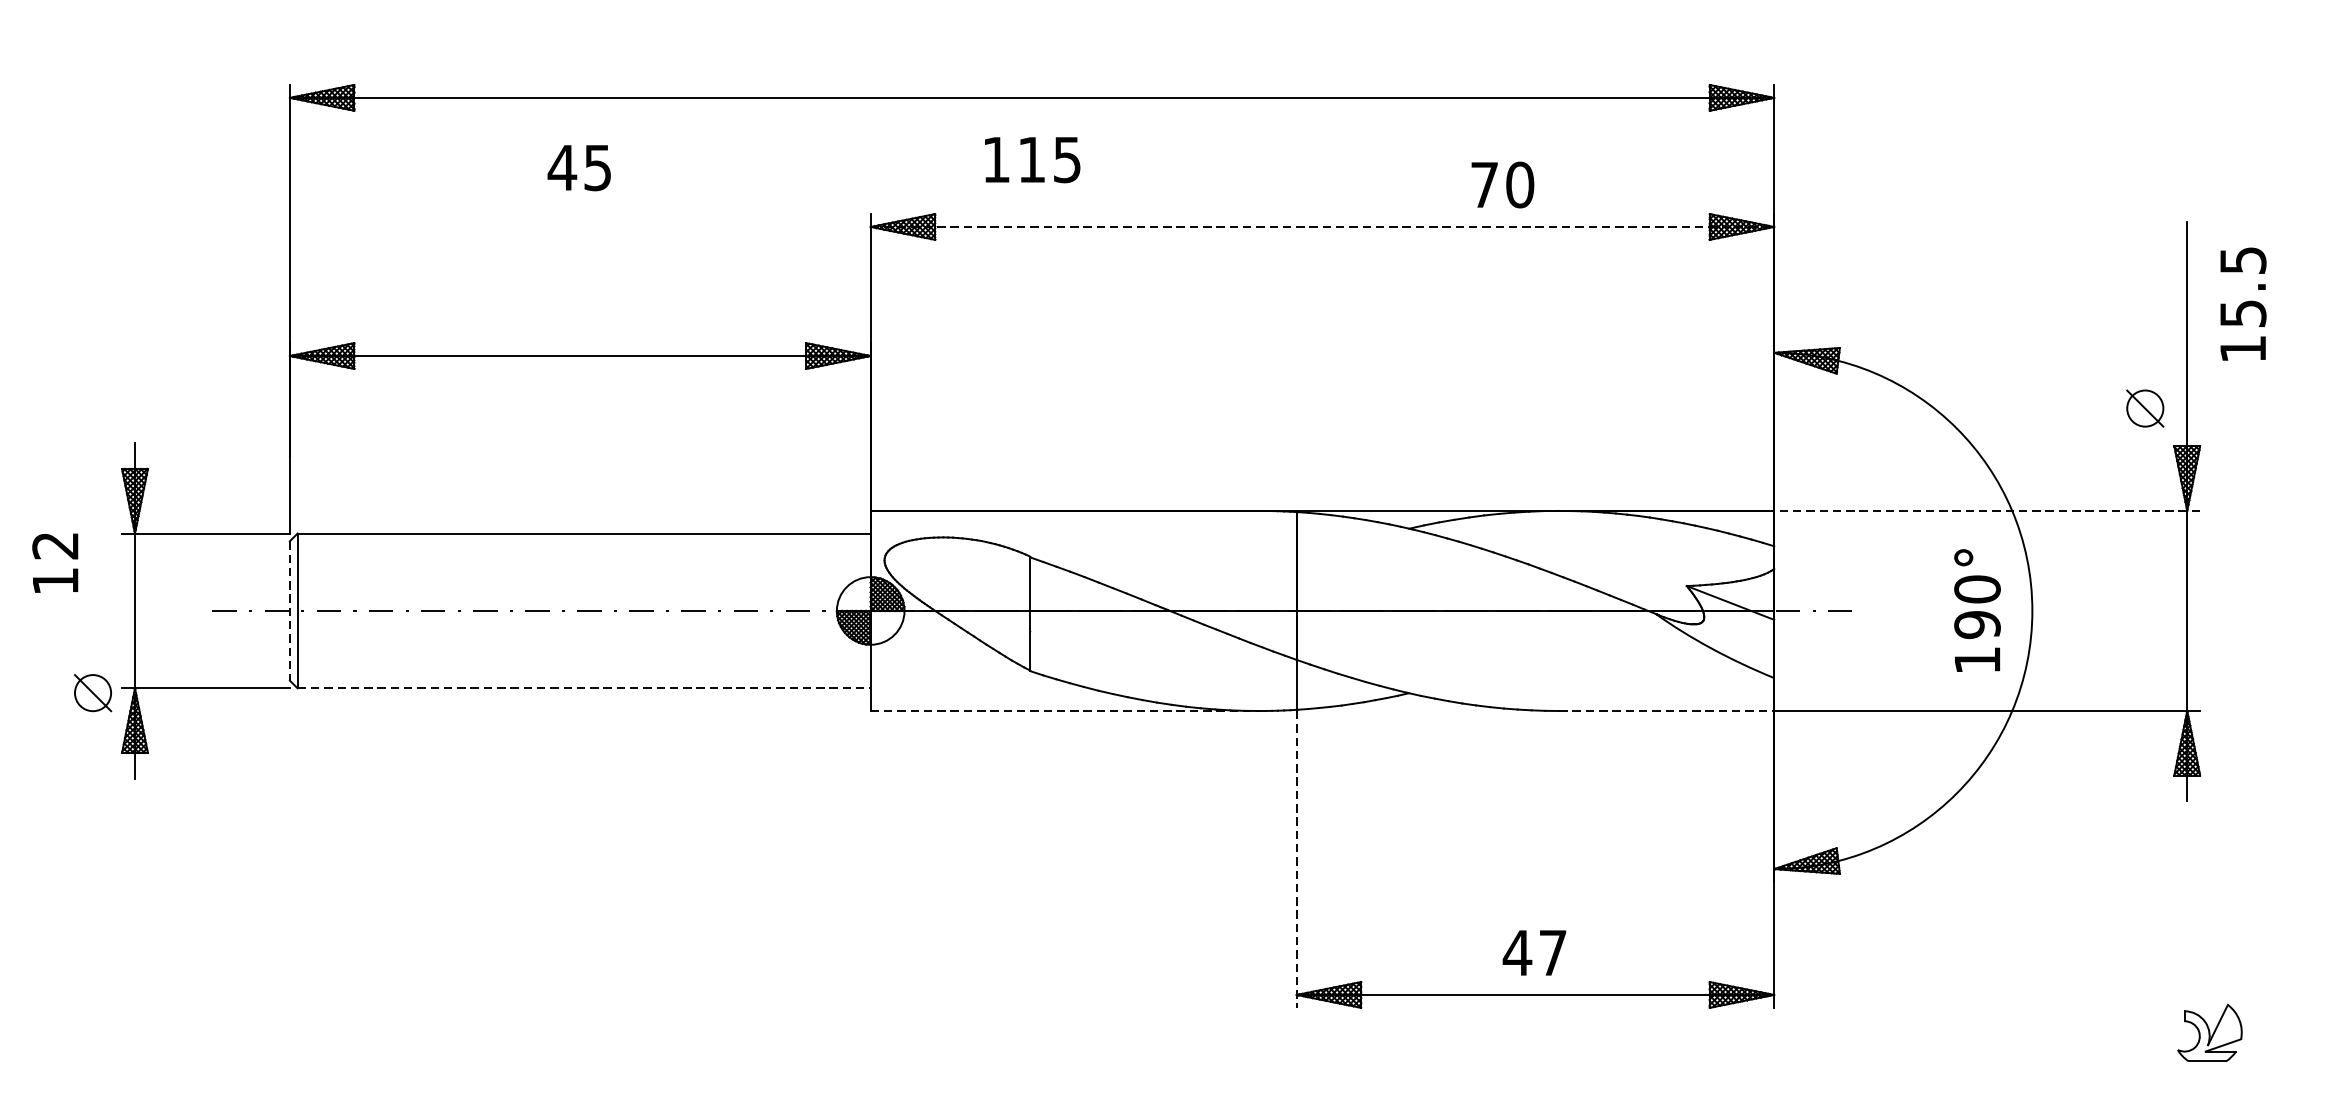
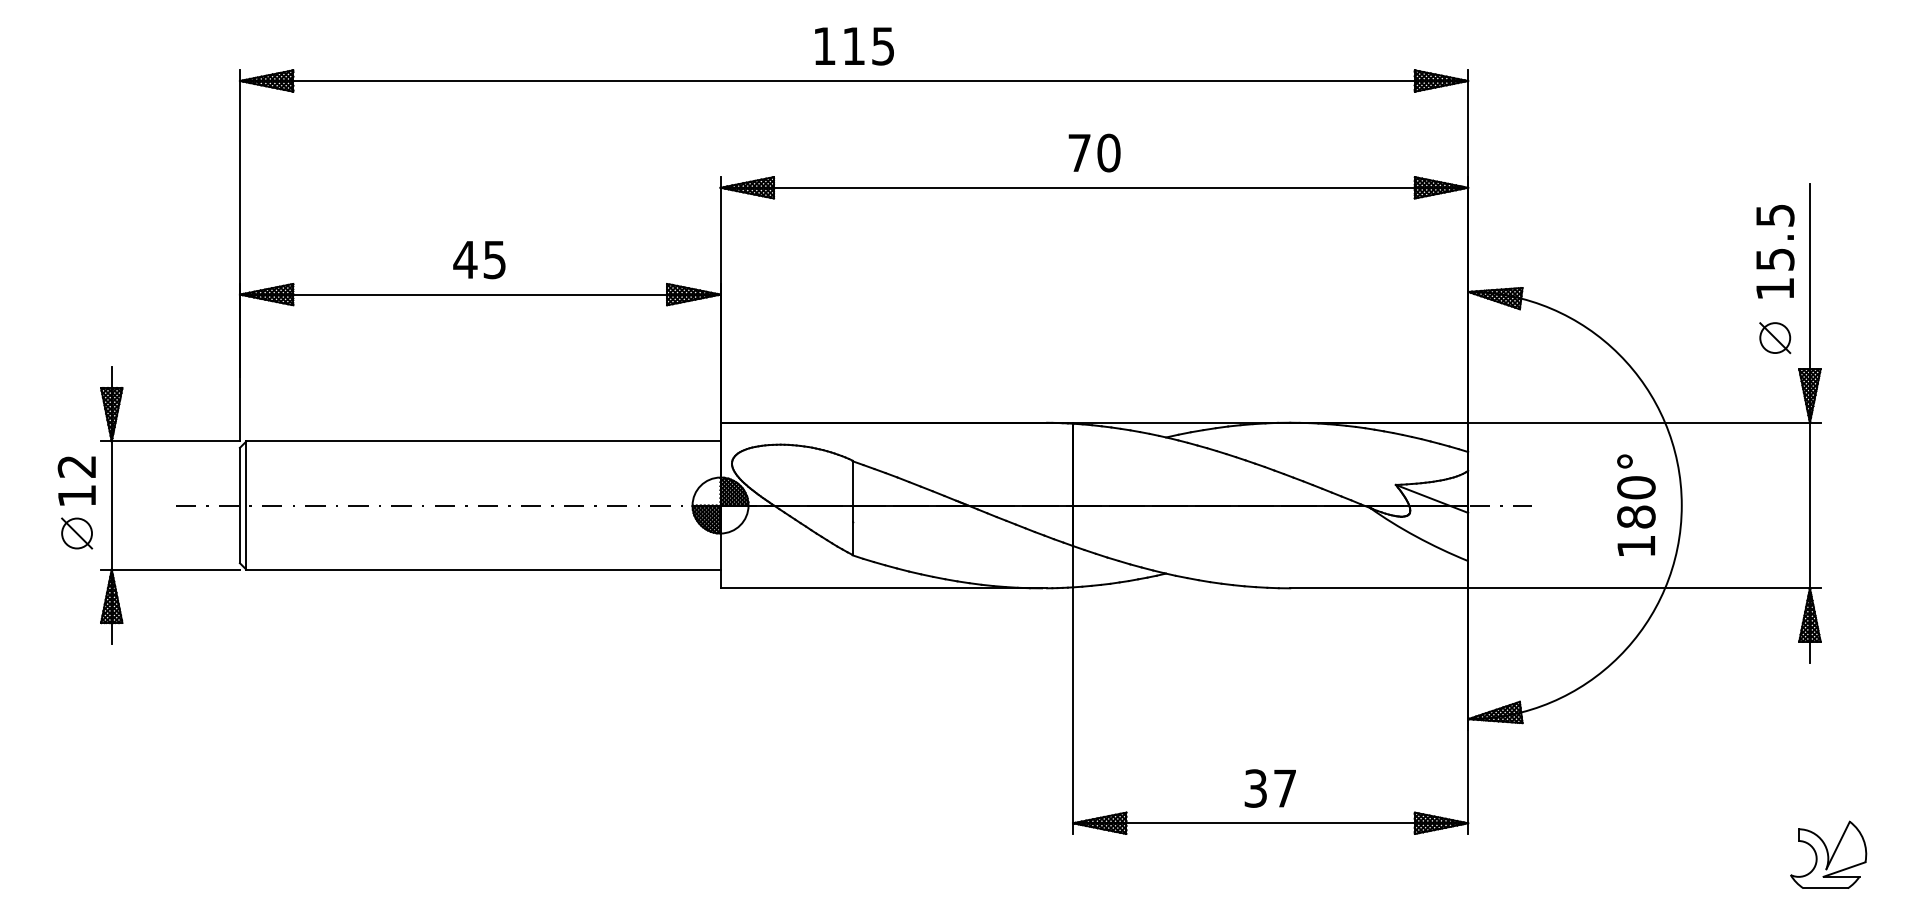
text: (1032, 160) -> (854, 46), moved
text: (579, 168) -> (479, 260), moved
text: (1502, 184) -> (1094, 152), moved
line: (1322, 226) -> (1094, 187), dashed -> solid
text: (2243, 303) -> (1775, 251), moved
line: (1986, 510) -> (1643, 422), dashed -> solid
text: (54, 562) -> (76, 480), moved
line: (289, 610) -> (239, 505), dashed -> solid
text: (1977, 624) -> (1636, 516), 190° -> 180°
line: (584, 688) -> (483, 569), dashed -> solid
part: (93, 693) -> (77, 533), moved
line: (1065, 711) -> (881, 588), dashed -> solid
line: (1667, 711) -> (1379, 588), dashed -> solid
line: (1297, 859) -> (1073, 711), dashed -> solid
text: (1517, 952) -> (1255, 788), 47 -> 37
part: (2209, 1032) -> (1828, 854), size x1.43

